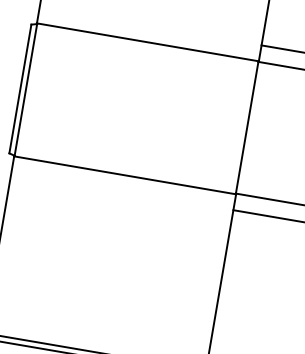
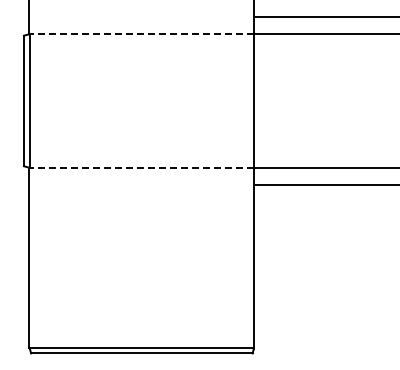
line: (147, 42) -> (141, 33), solid -> dashed
line: (124, 175) -> (141, 168), solid -> dashed

